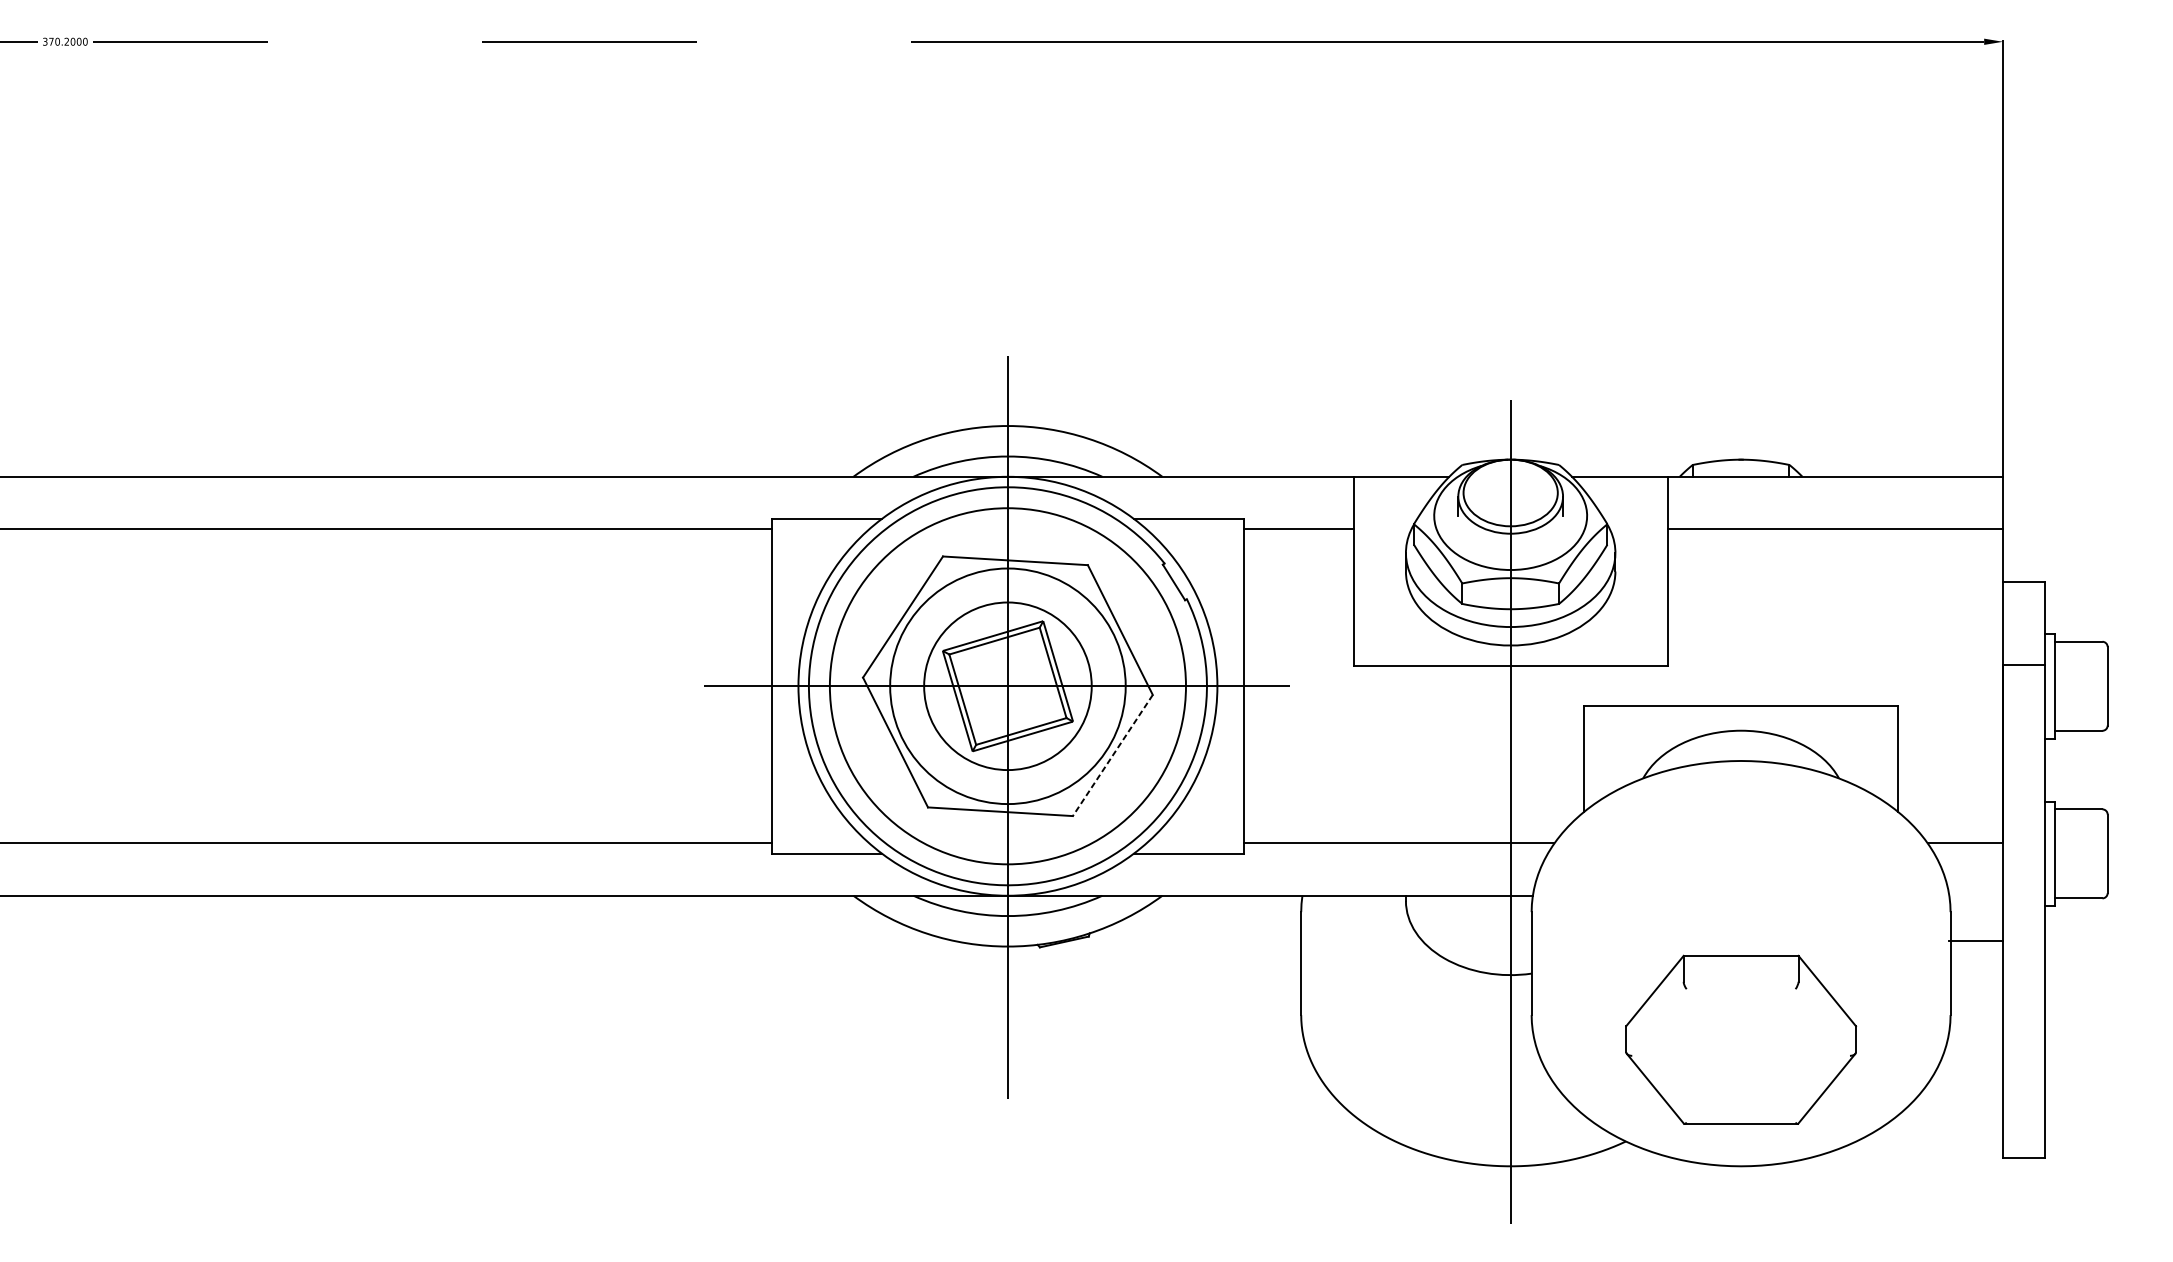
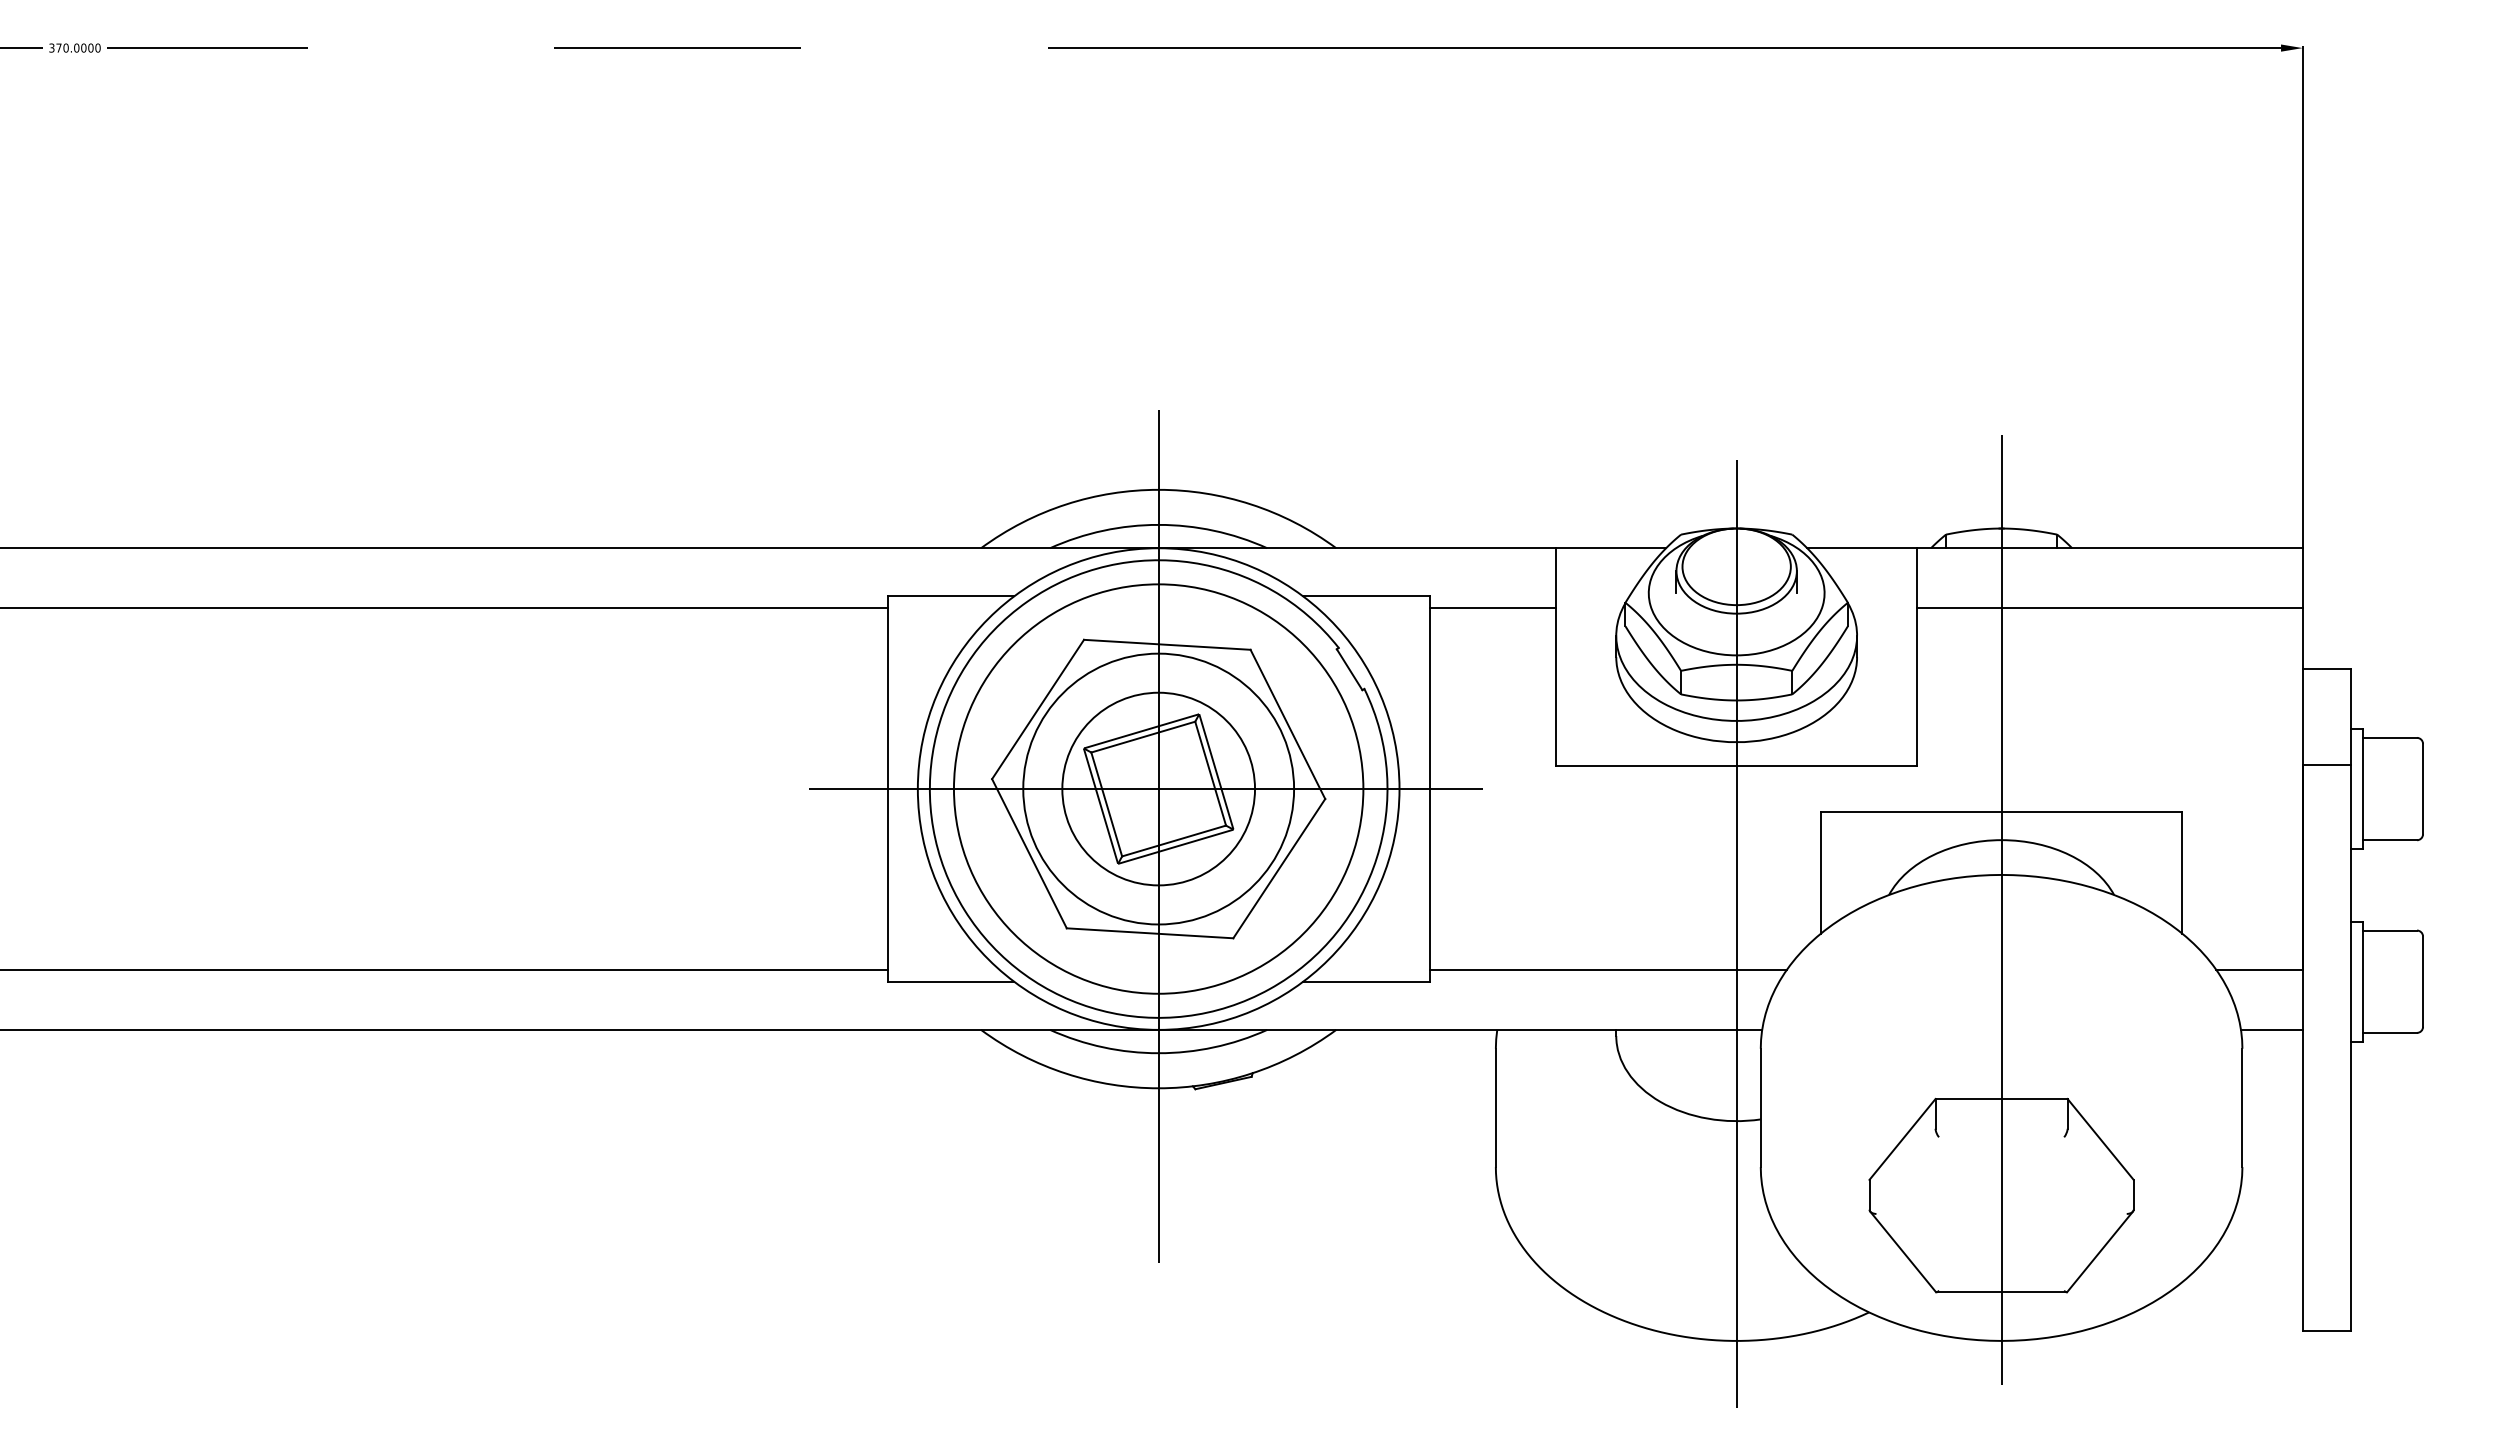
text: (66, 41) -> (76, 47), 370.2000 -> 370.0000
line: (1113, 756) -> (1279, 869), dashed -> solid
line: (1741, 791) -> (2001, 909), added
line: (1975, 940) -> (2271, 1029), moved

